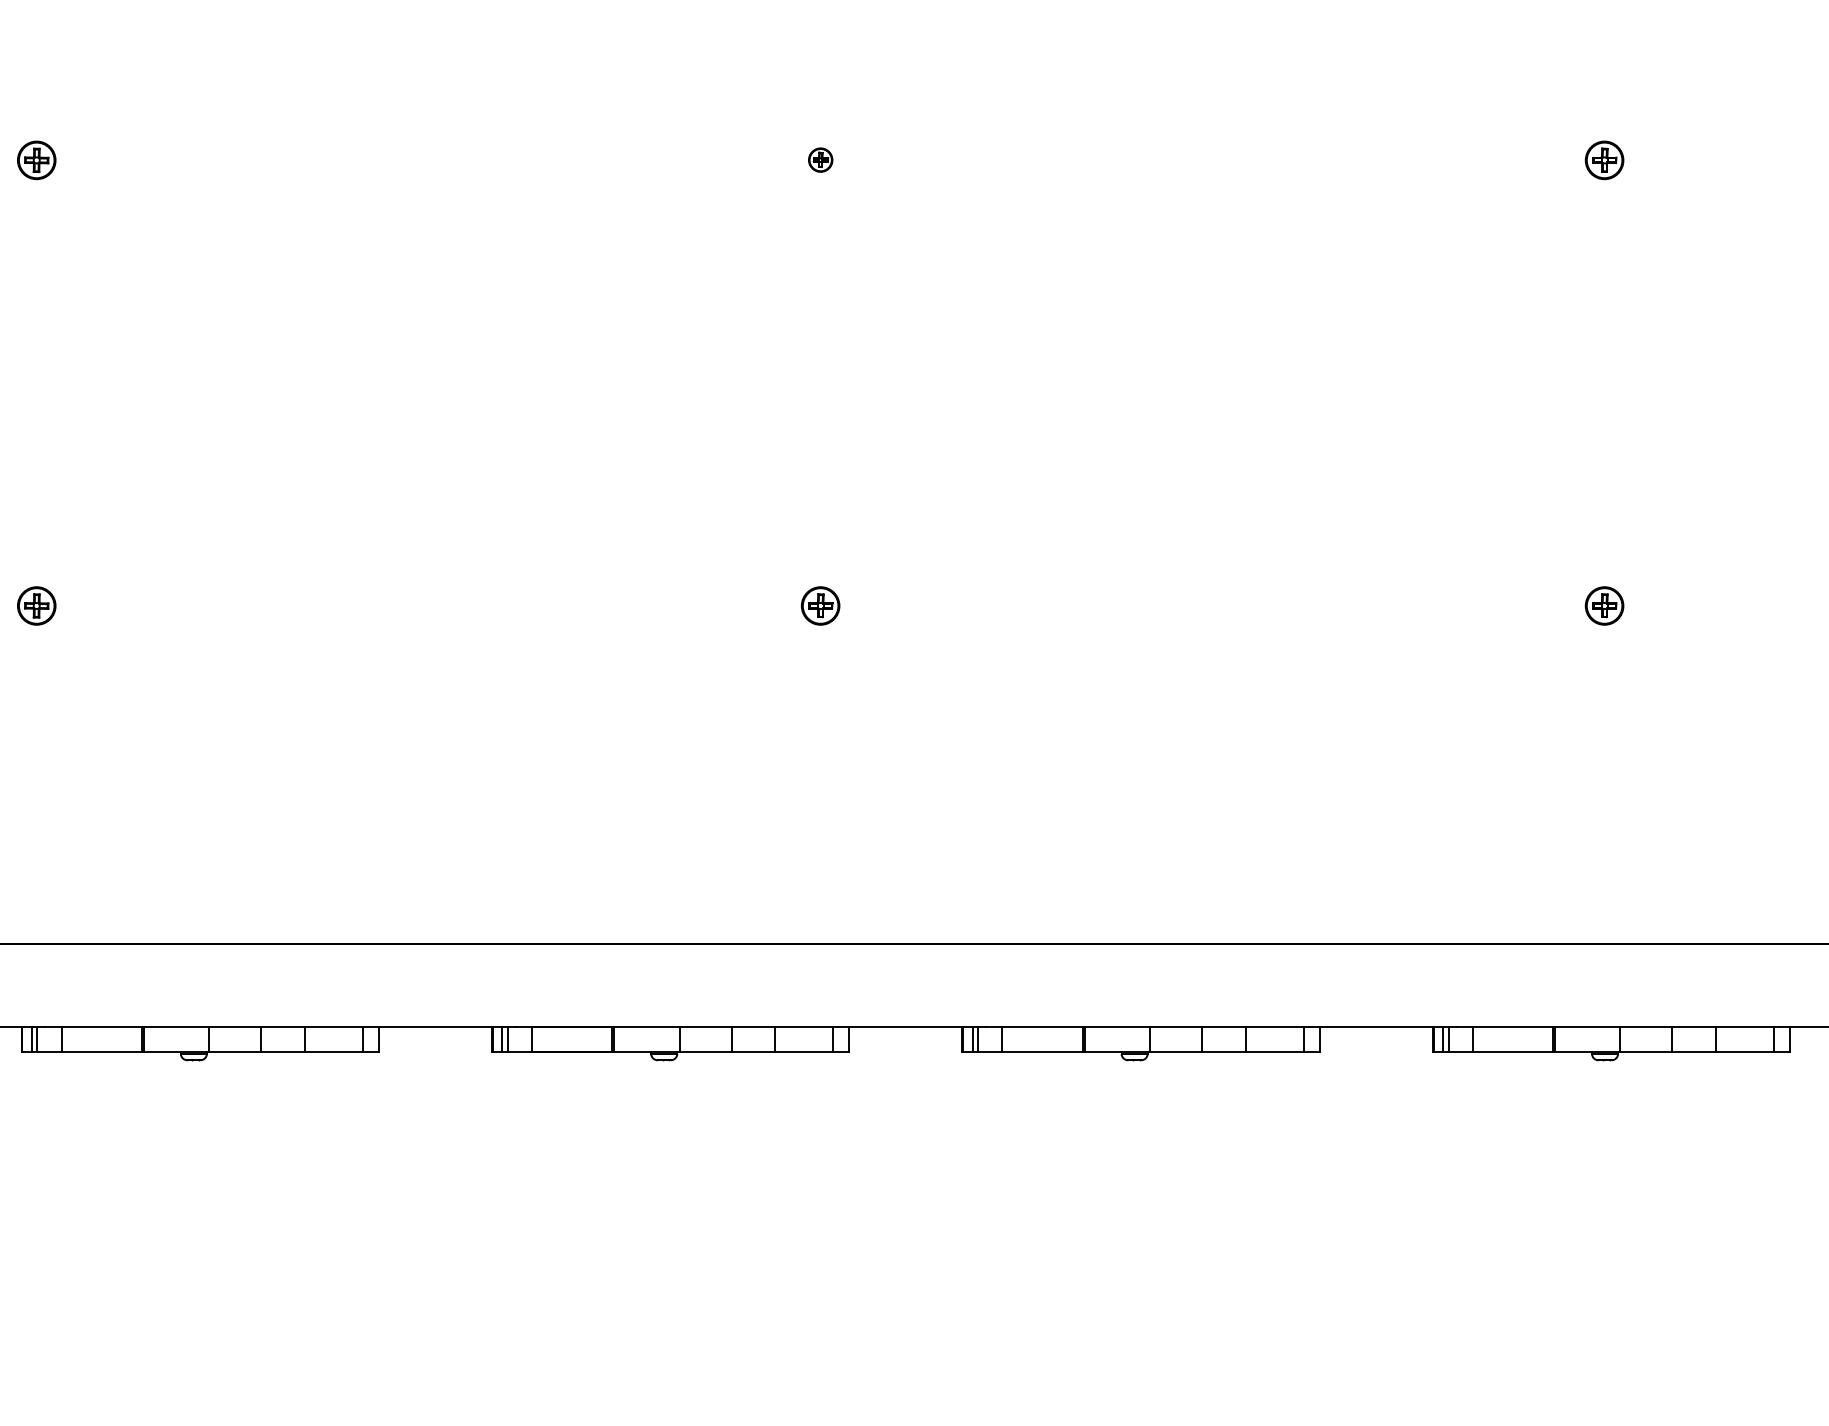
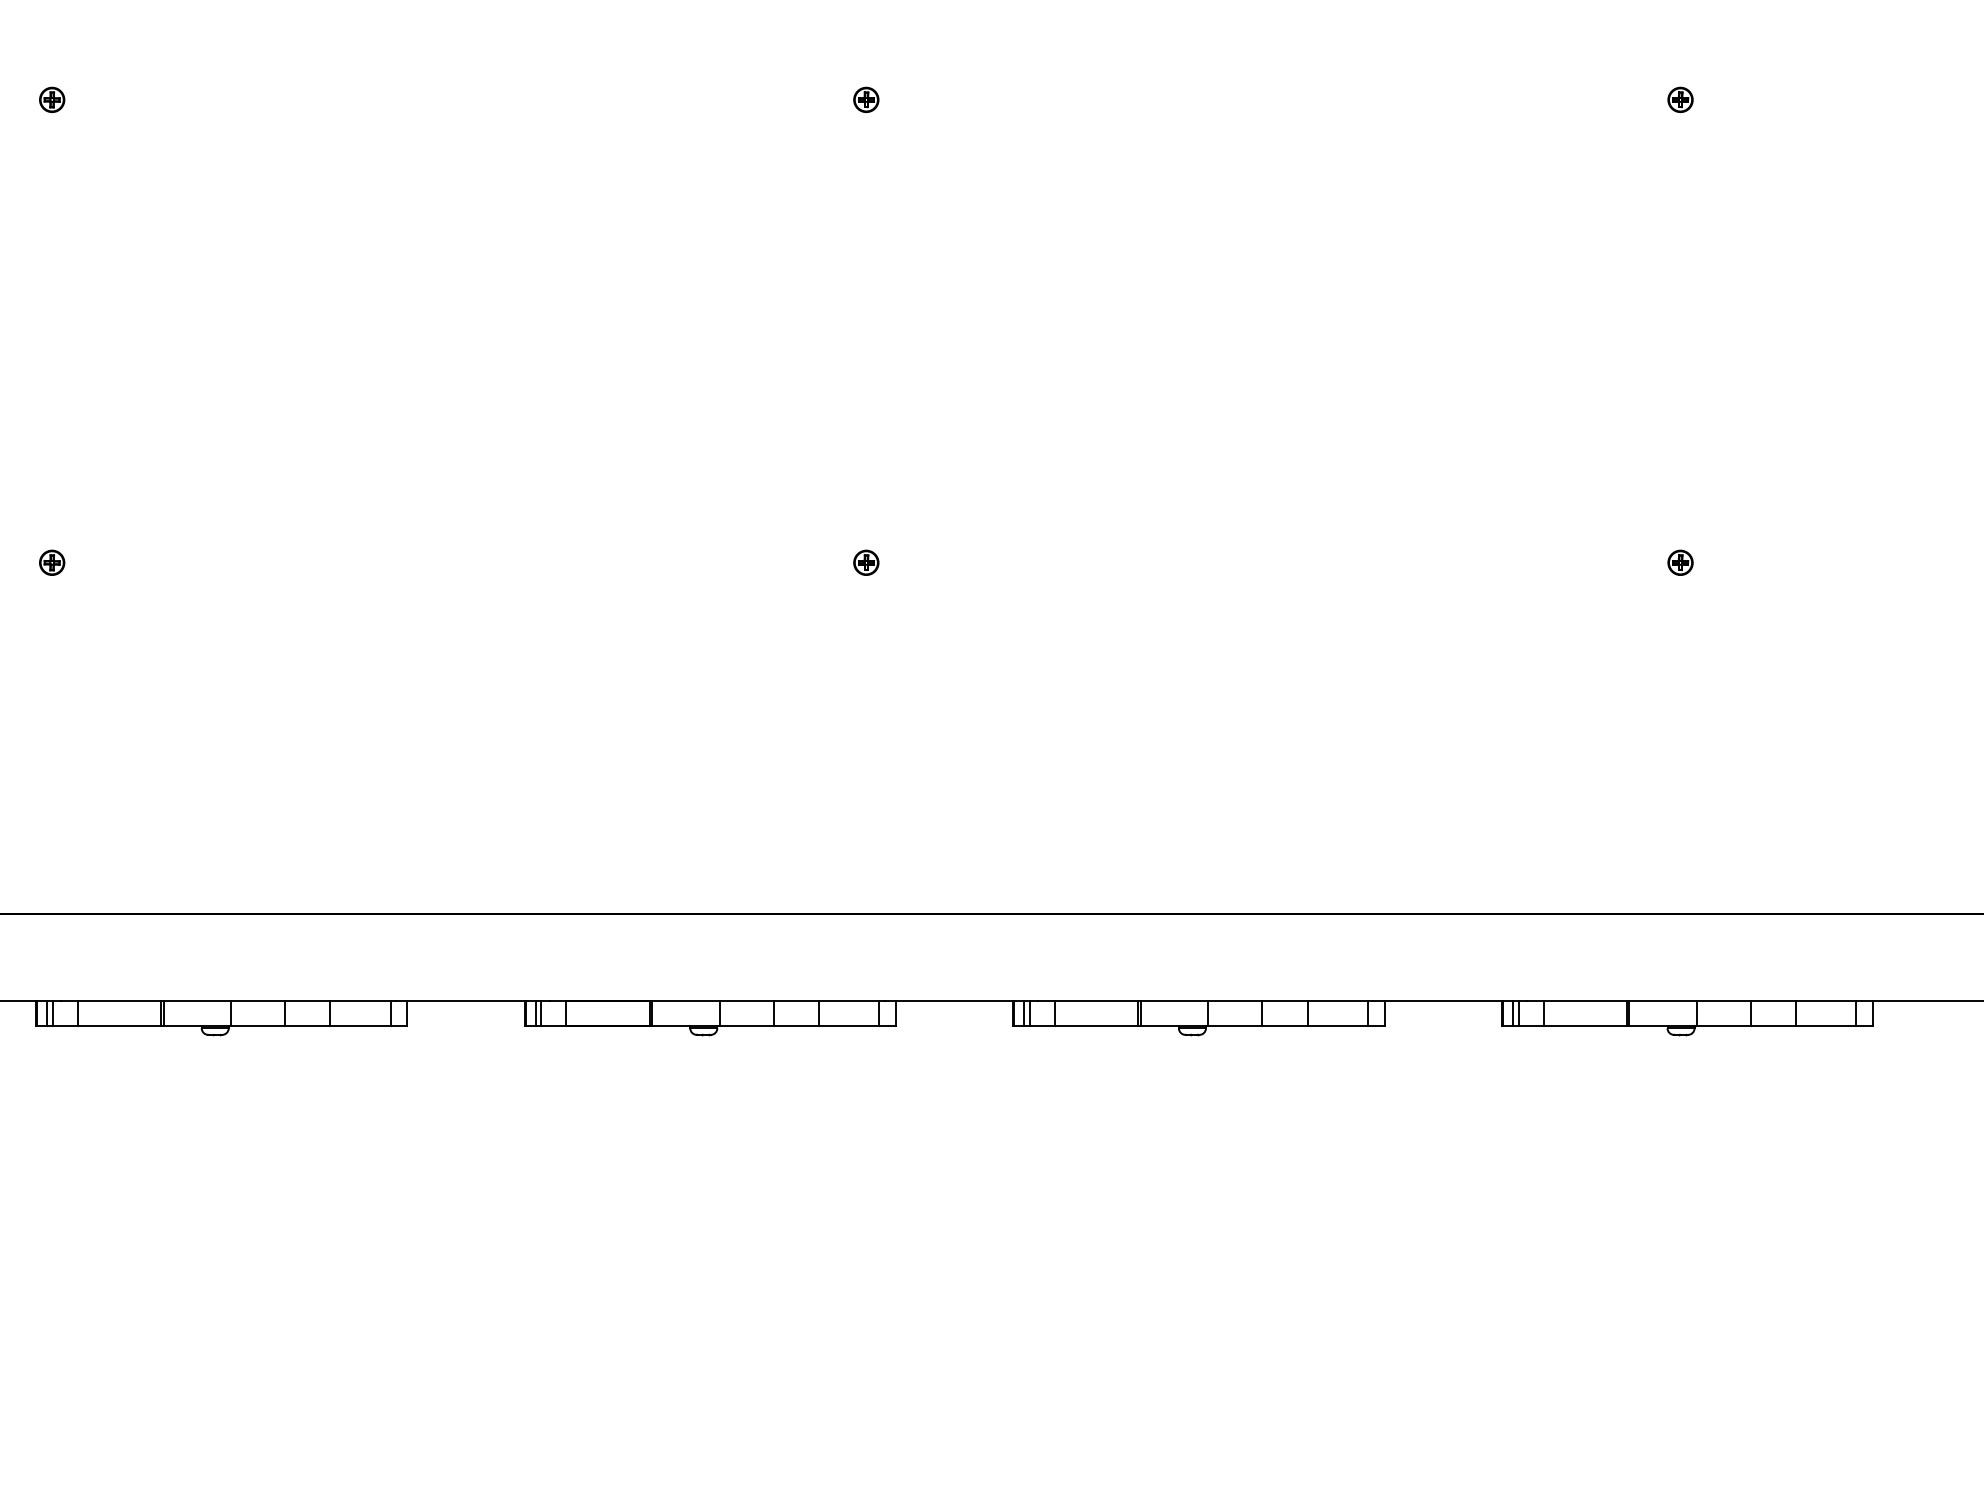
part: (37, 159) -> (52, 99), size x0.62
part: (1604, 159) -> (1680, 99), size x0.62
part: (37, 605) -> (52, 562), size x0.62
part: (820, 605) -> (866, 562), size x0.62
part: (1604, 605) -> (1680, 562), size x0.62

